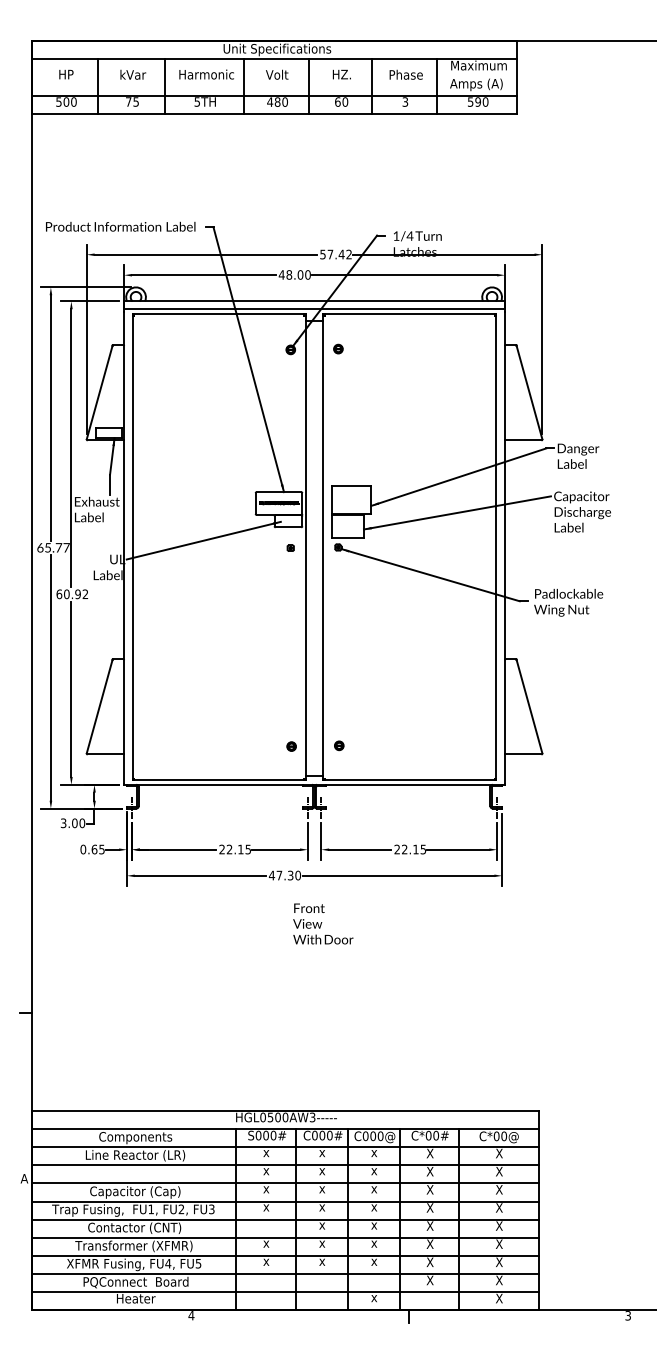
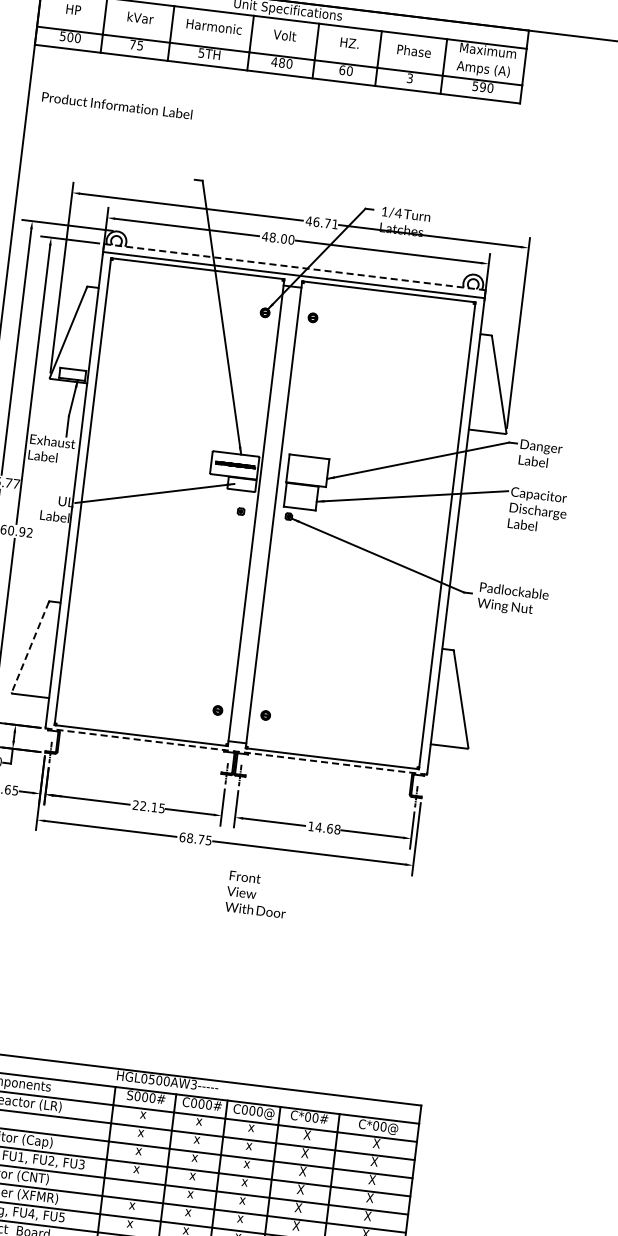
text: (120, 226) -> (117, 105), moved
text: (335, 254) -> (321, 222), 57.42 -> 46.71
line: (315, 301) -> (295, 267), solid -> dashed
line: (99, 707) -> (30, 648), solid -> dashed
line: (315, 784) -> (237, 751), solid -> dashed
text: (410, 849) -> (324, 828), 22.15 -> 14.68
text: (284, 875) -> (195, 838), 47.30 -> 68.75
text: (323, 923) -> (257, 894), moved

